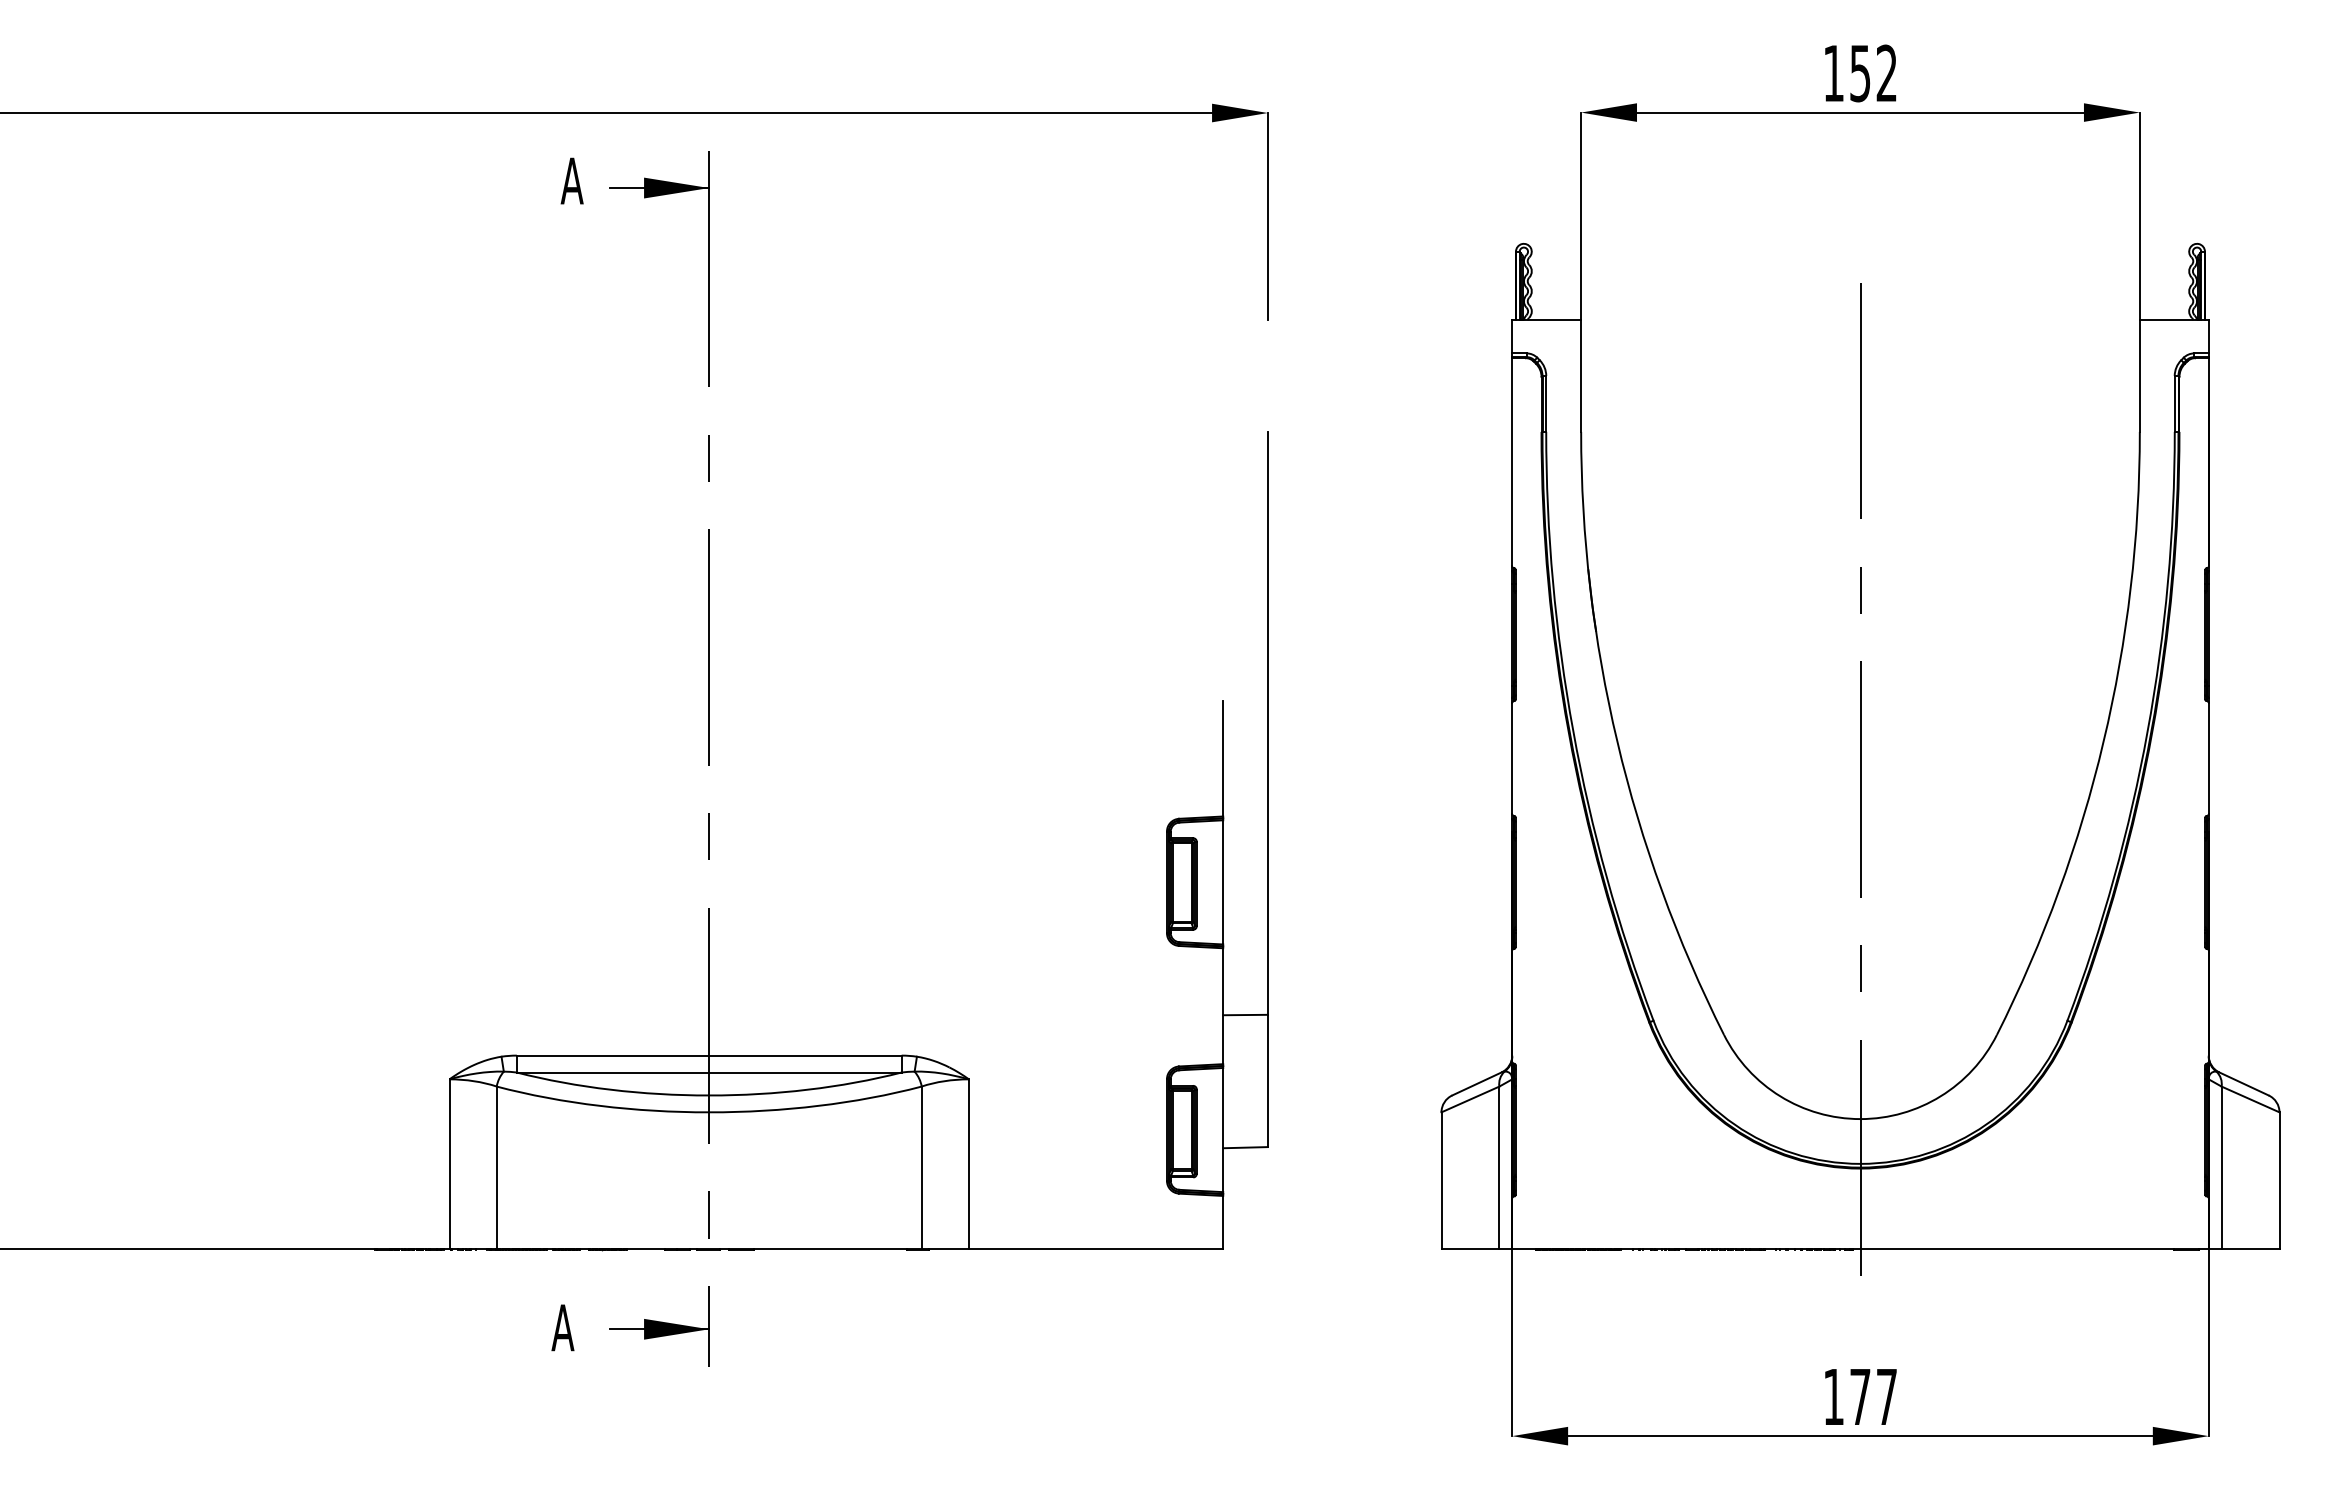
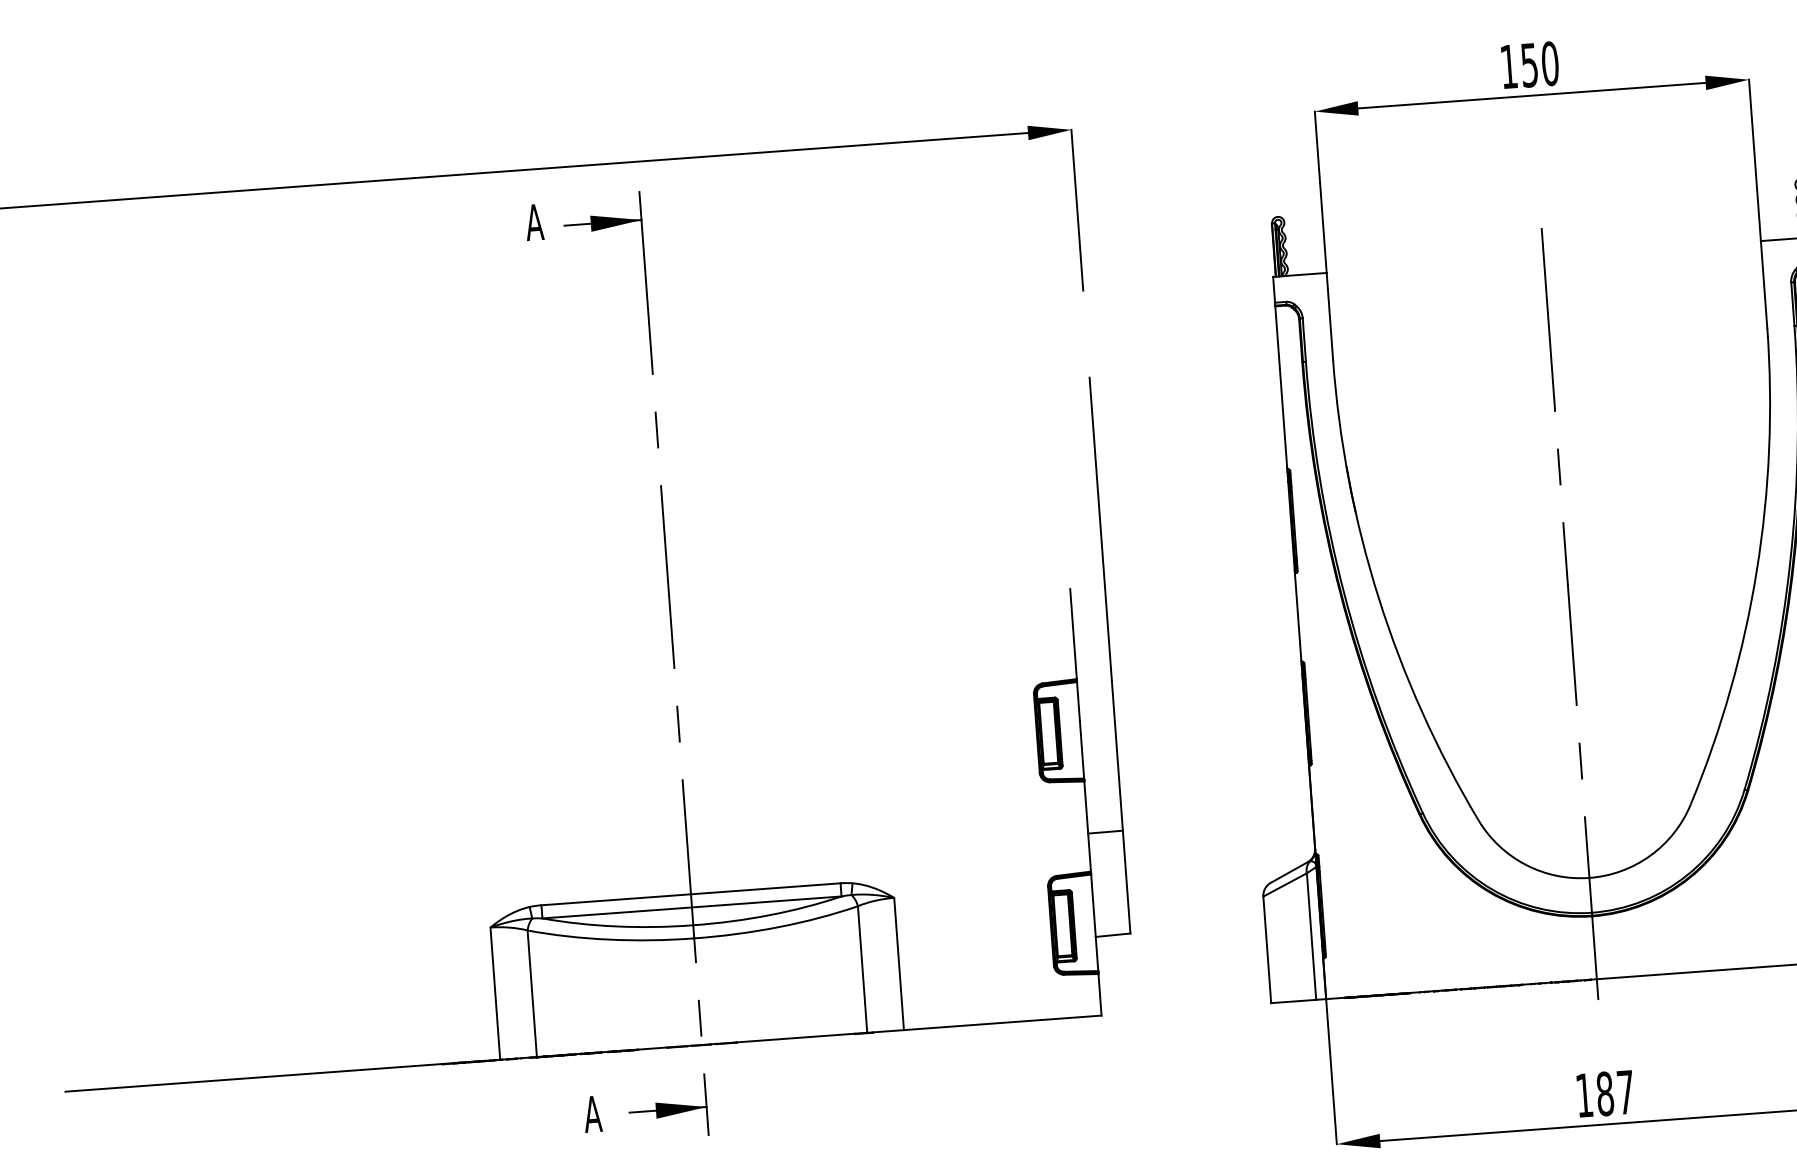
text: (1886, 73) -> (1549, 63), 152 -> 150
text: (1860, 1396) -> (1605, 1093), 177 -> 187

